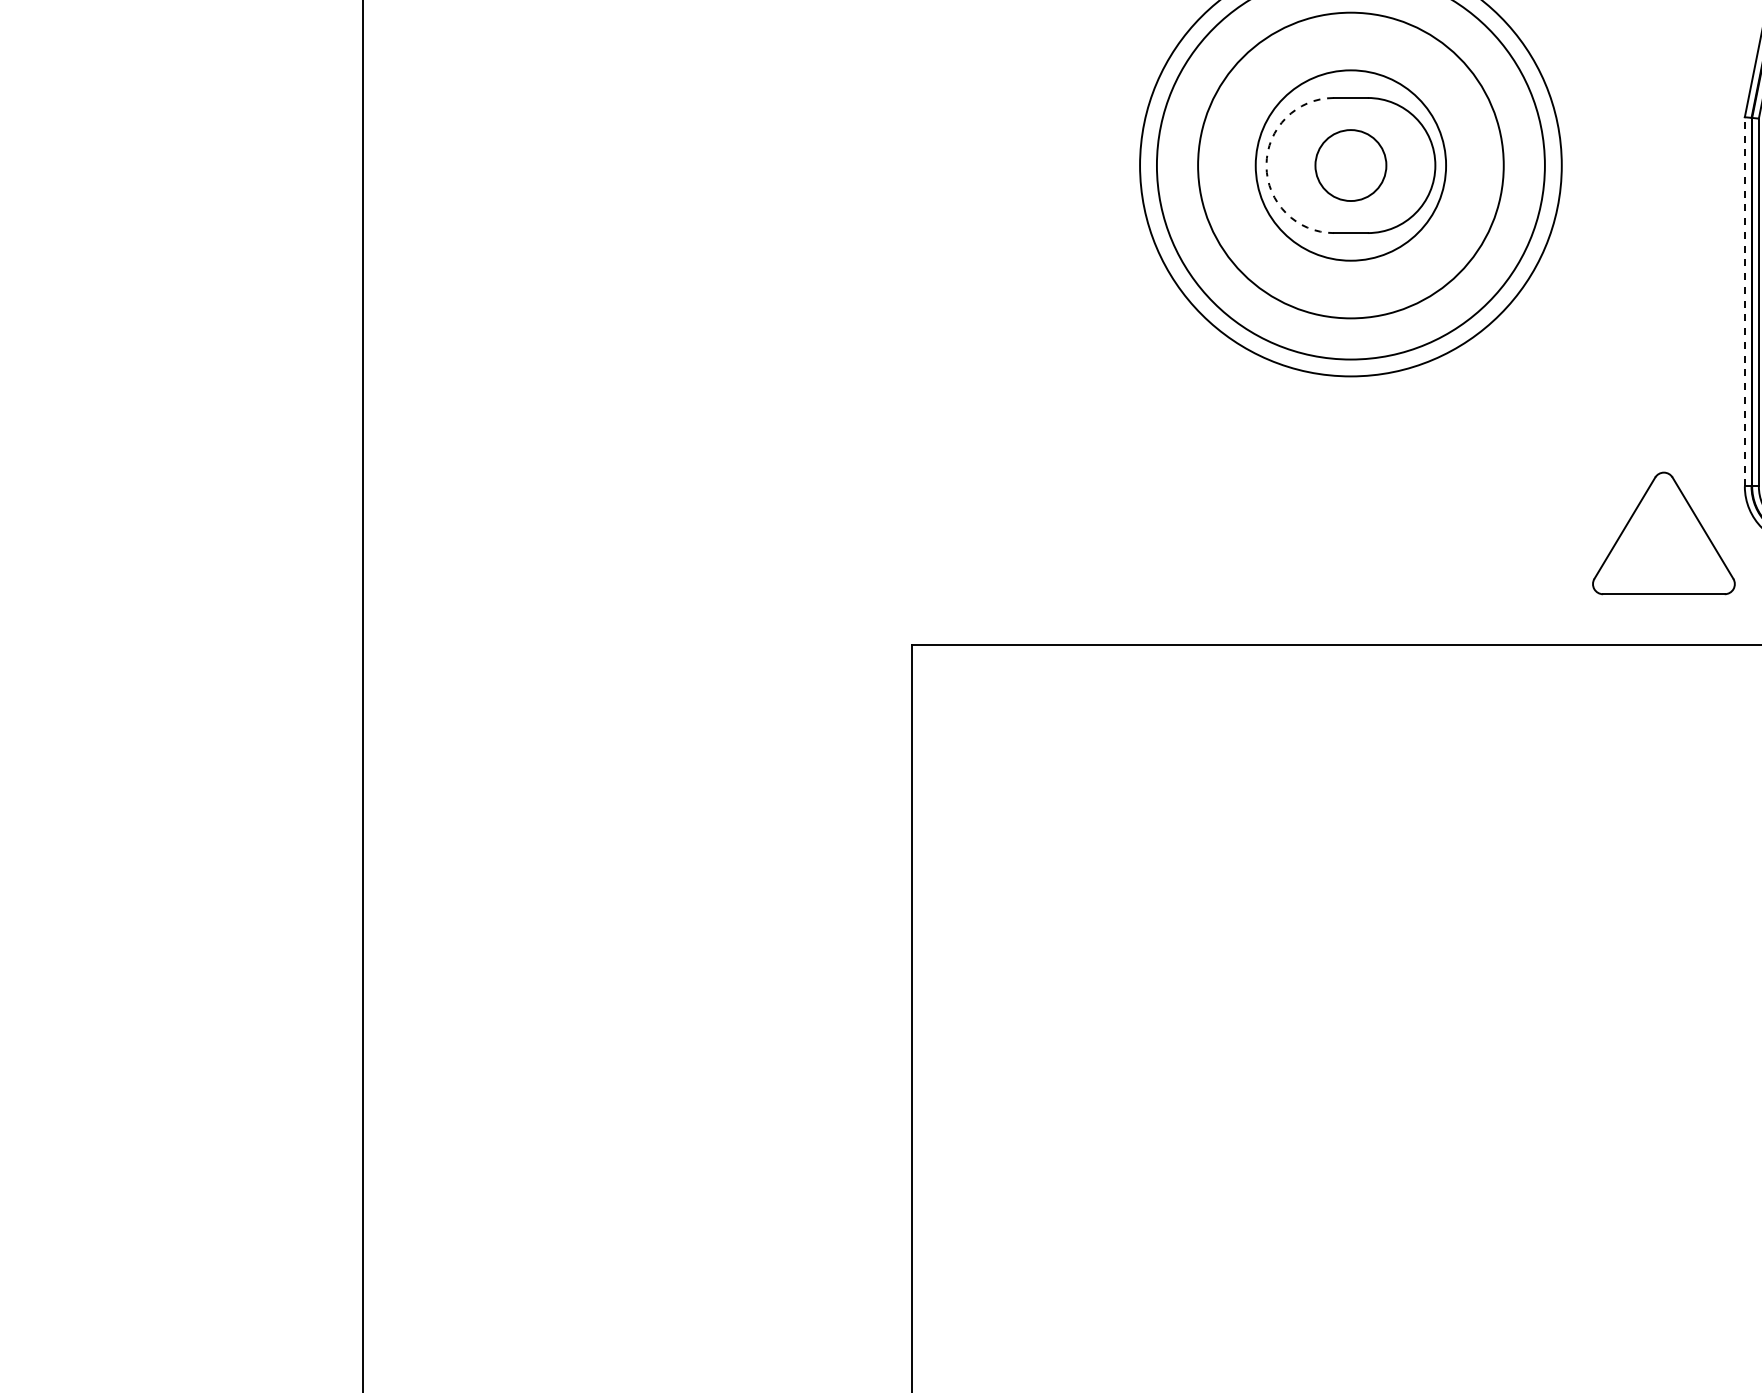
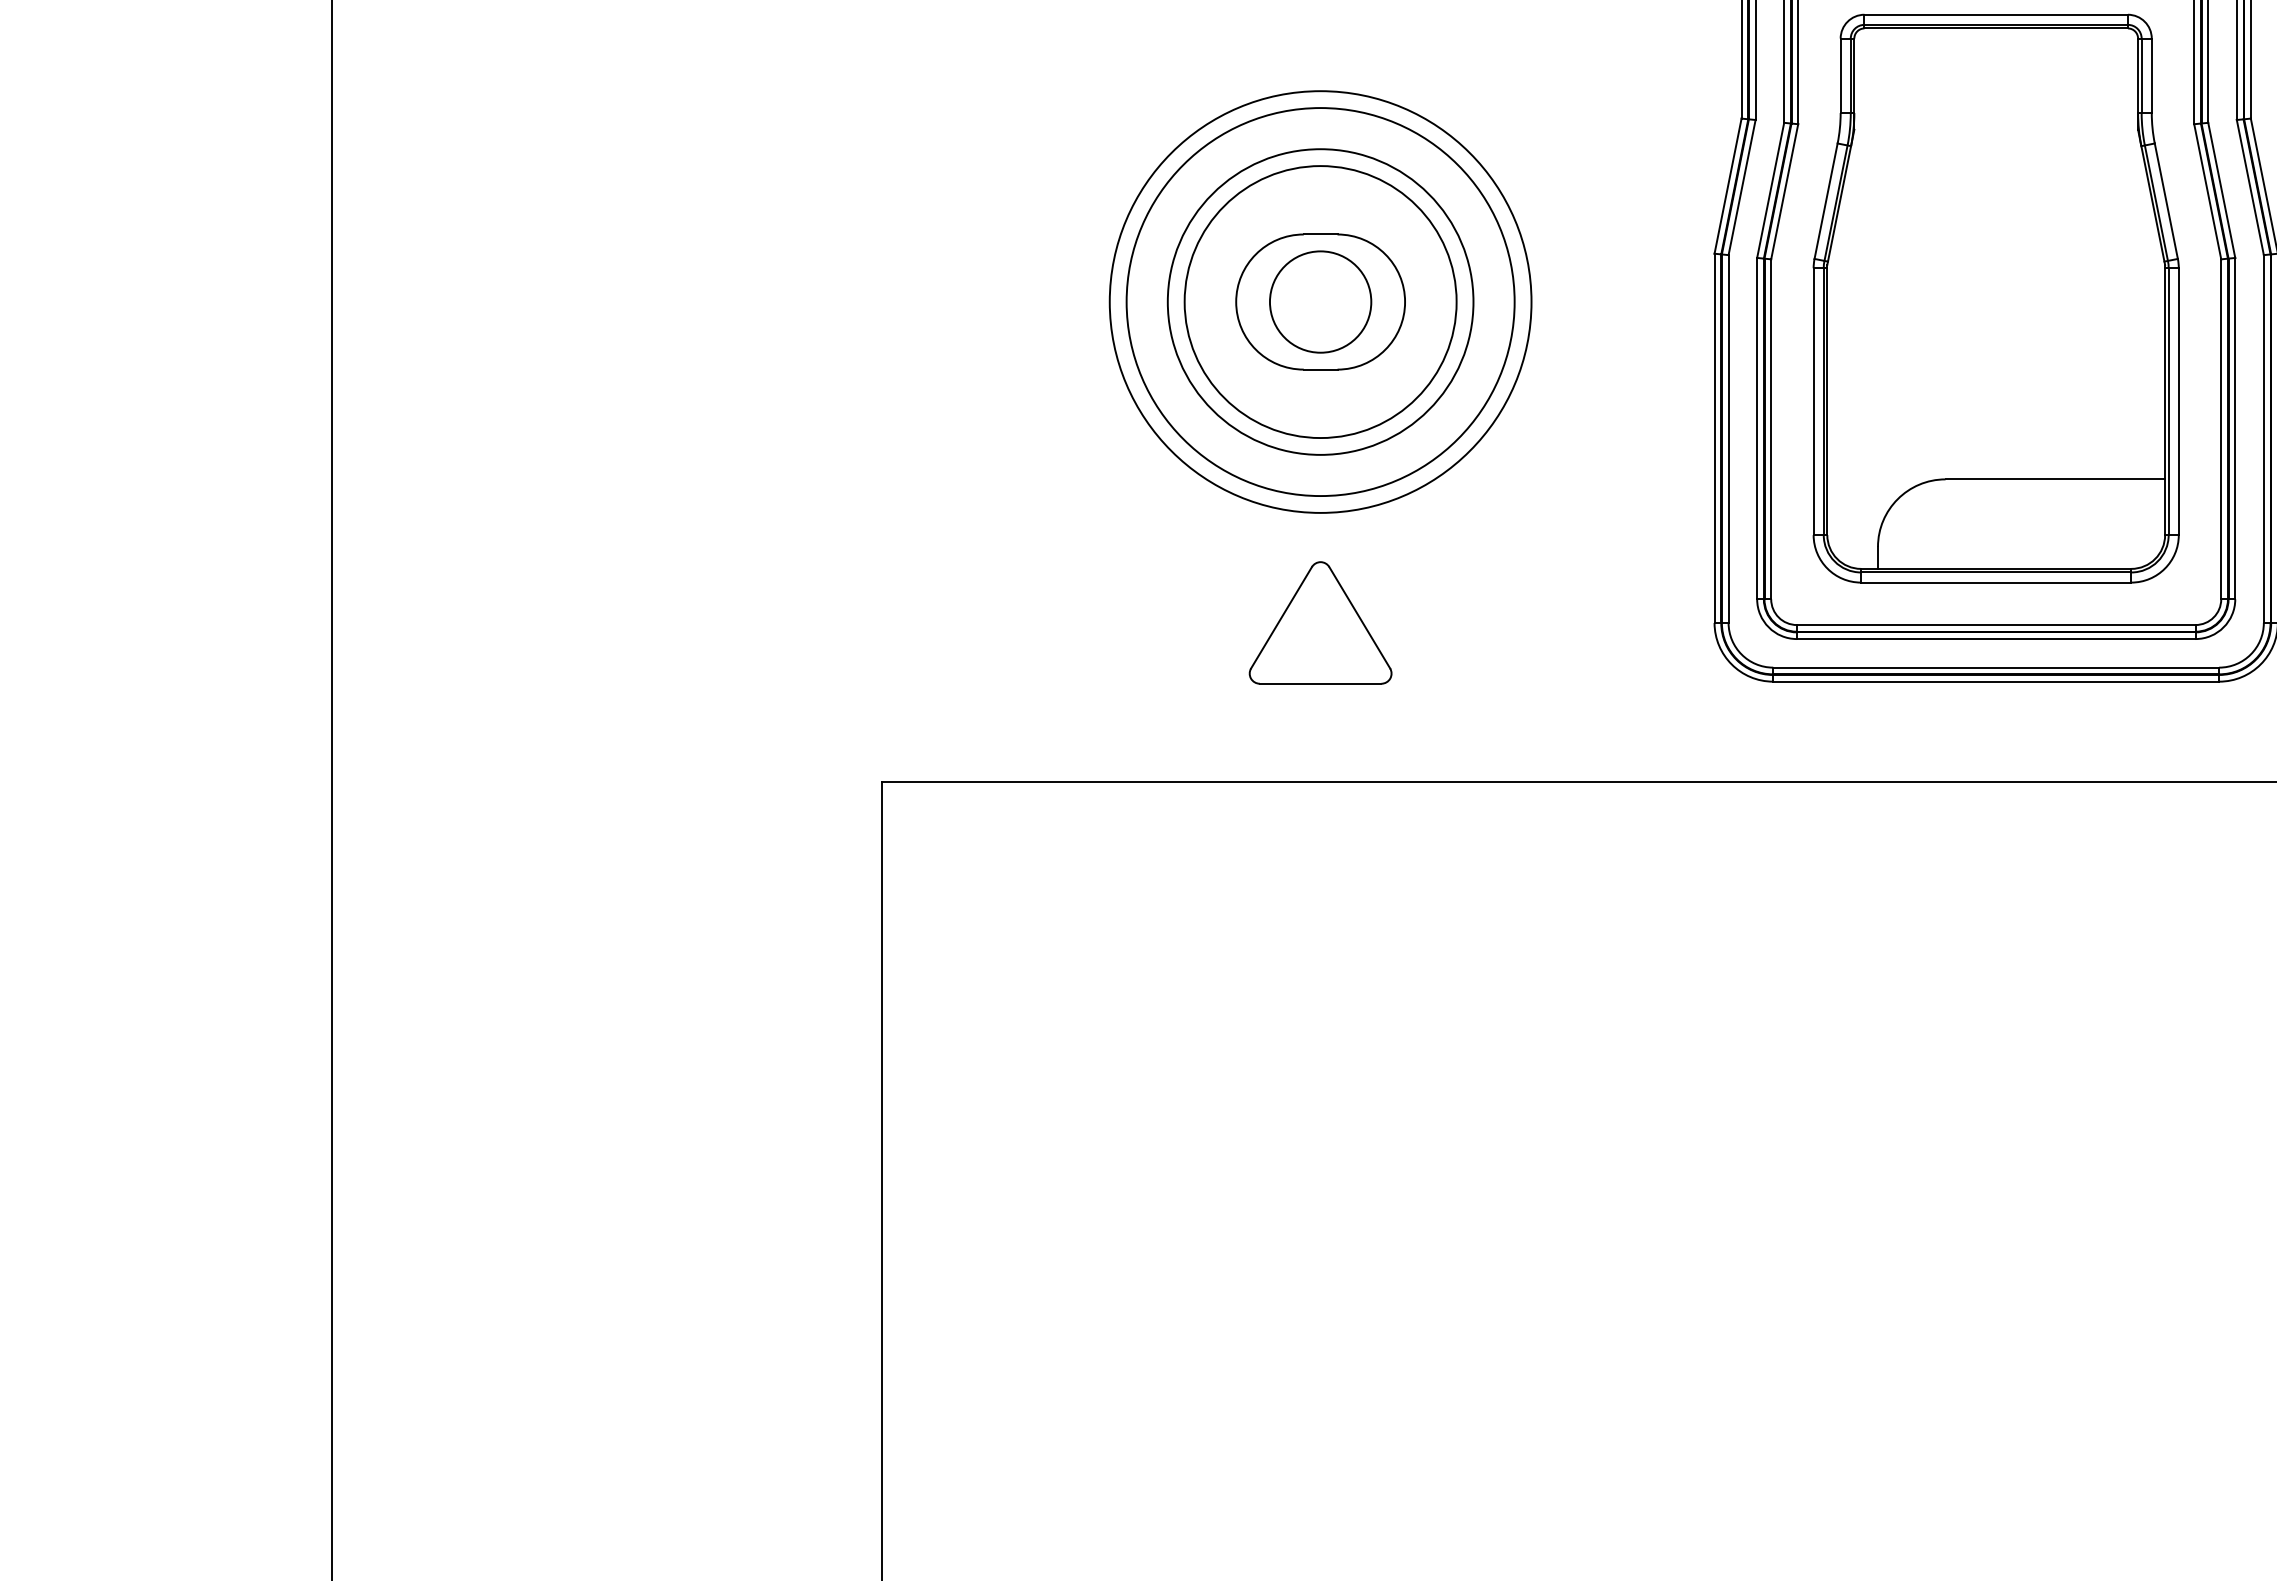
circle: (1350, 164) -> (1320, 301), size x1.43
arc: (1266, 165) -> (1236, 302), dashed -> solid
circle: (1350, 165) -> (1320, 302), size x1.43
line: (1744, 301) -> (1714, 438), dashed -> solid
part: (1663, 532) -> (1320, 622), moved

